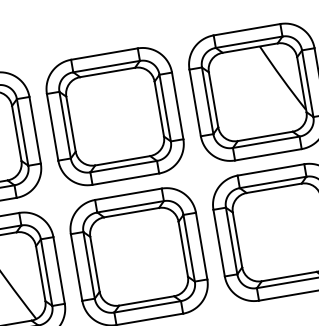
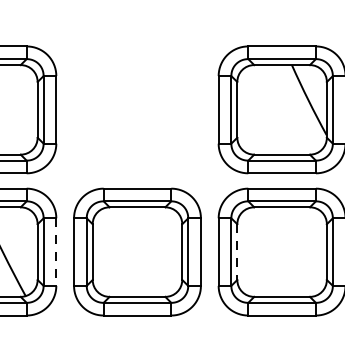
part: (115, 116) -> (137, 109), removed
line: (237, 240) -> (237, 252), solid -> dashed
line: (59, 270) -> (56, 252), solid -> dashed

